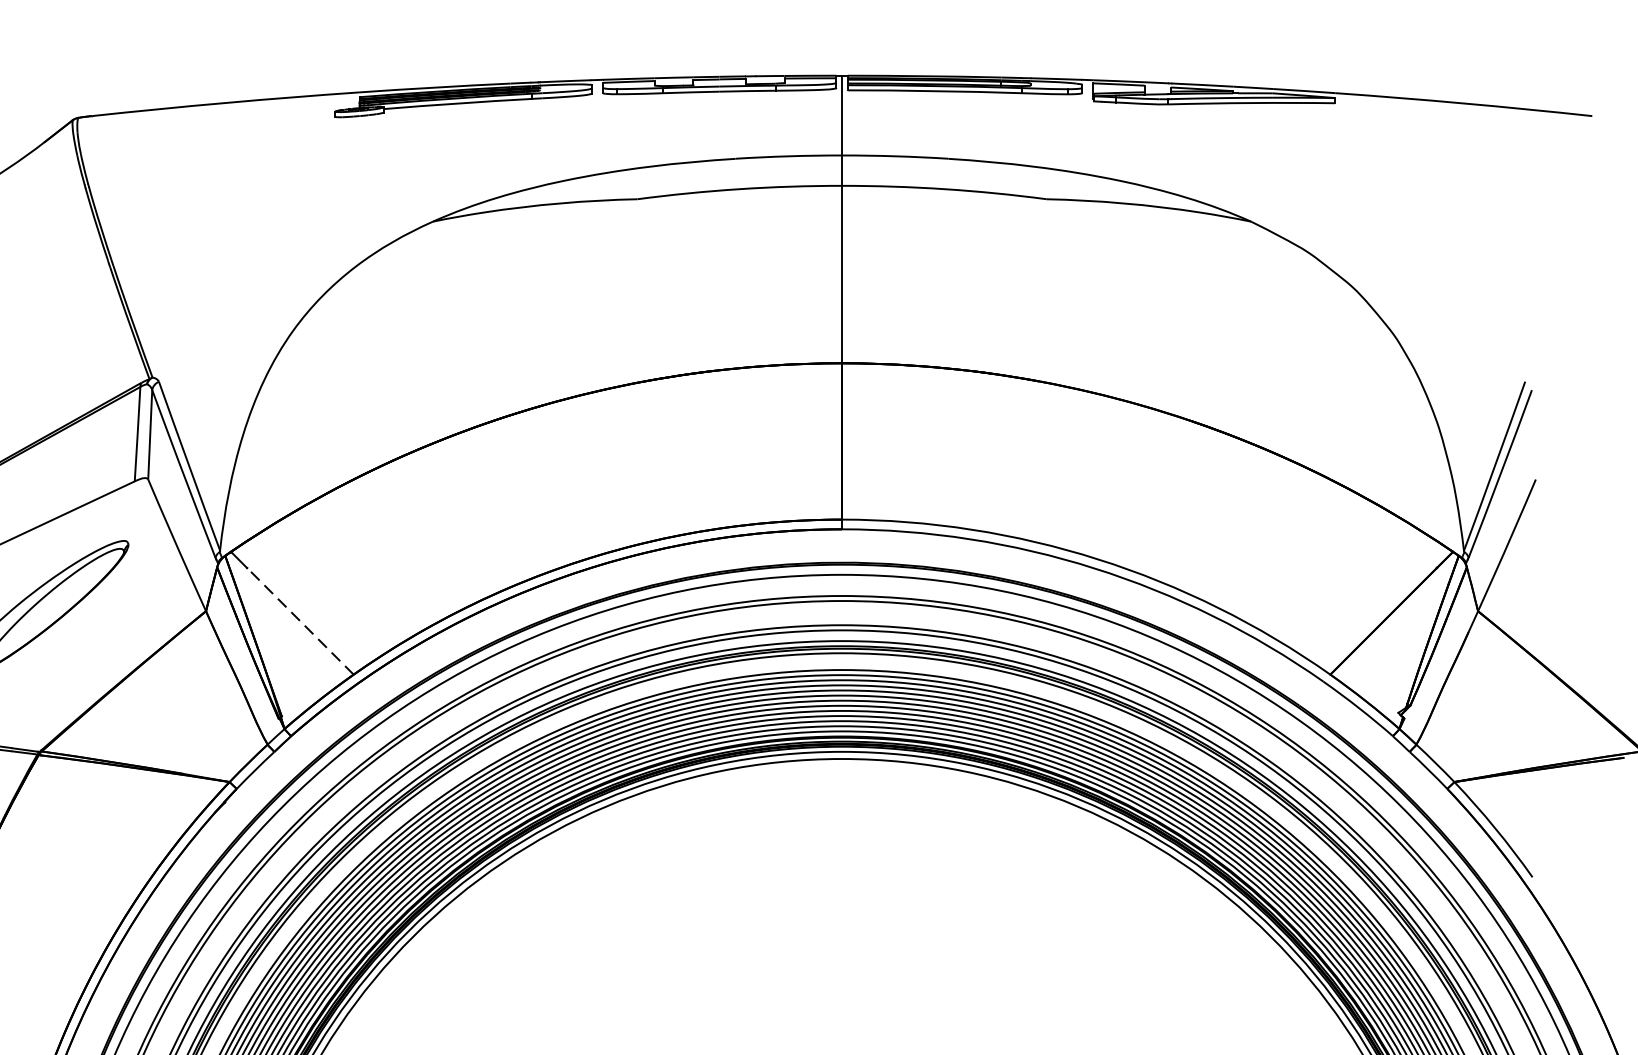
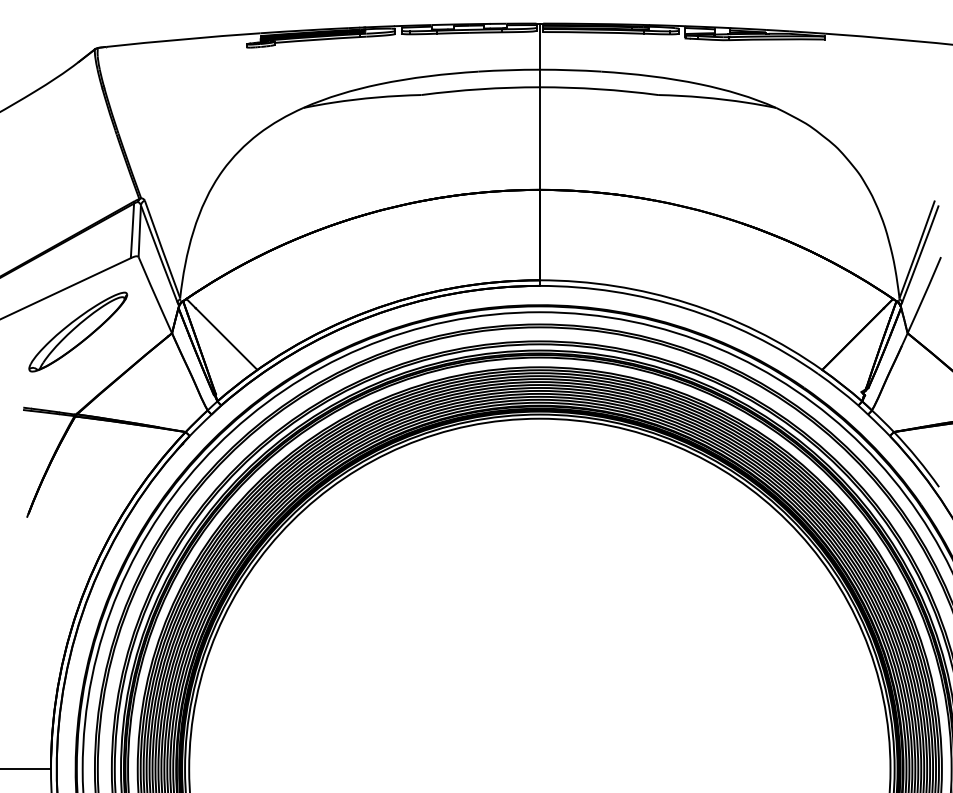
line: (300, 621) -> (226, 339), dashed -> solid

